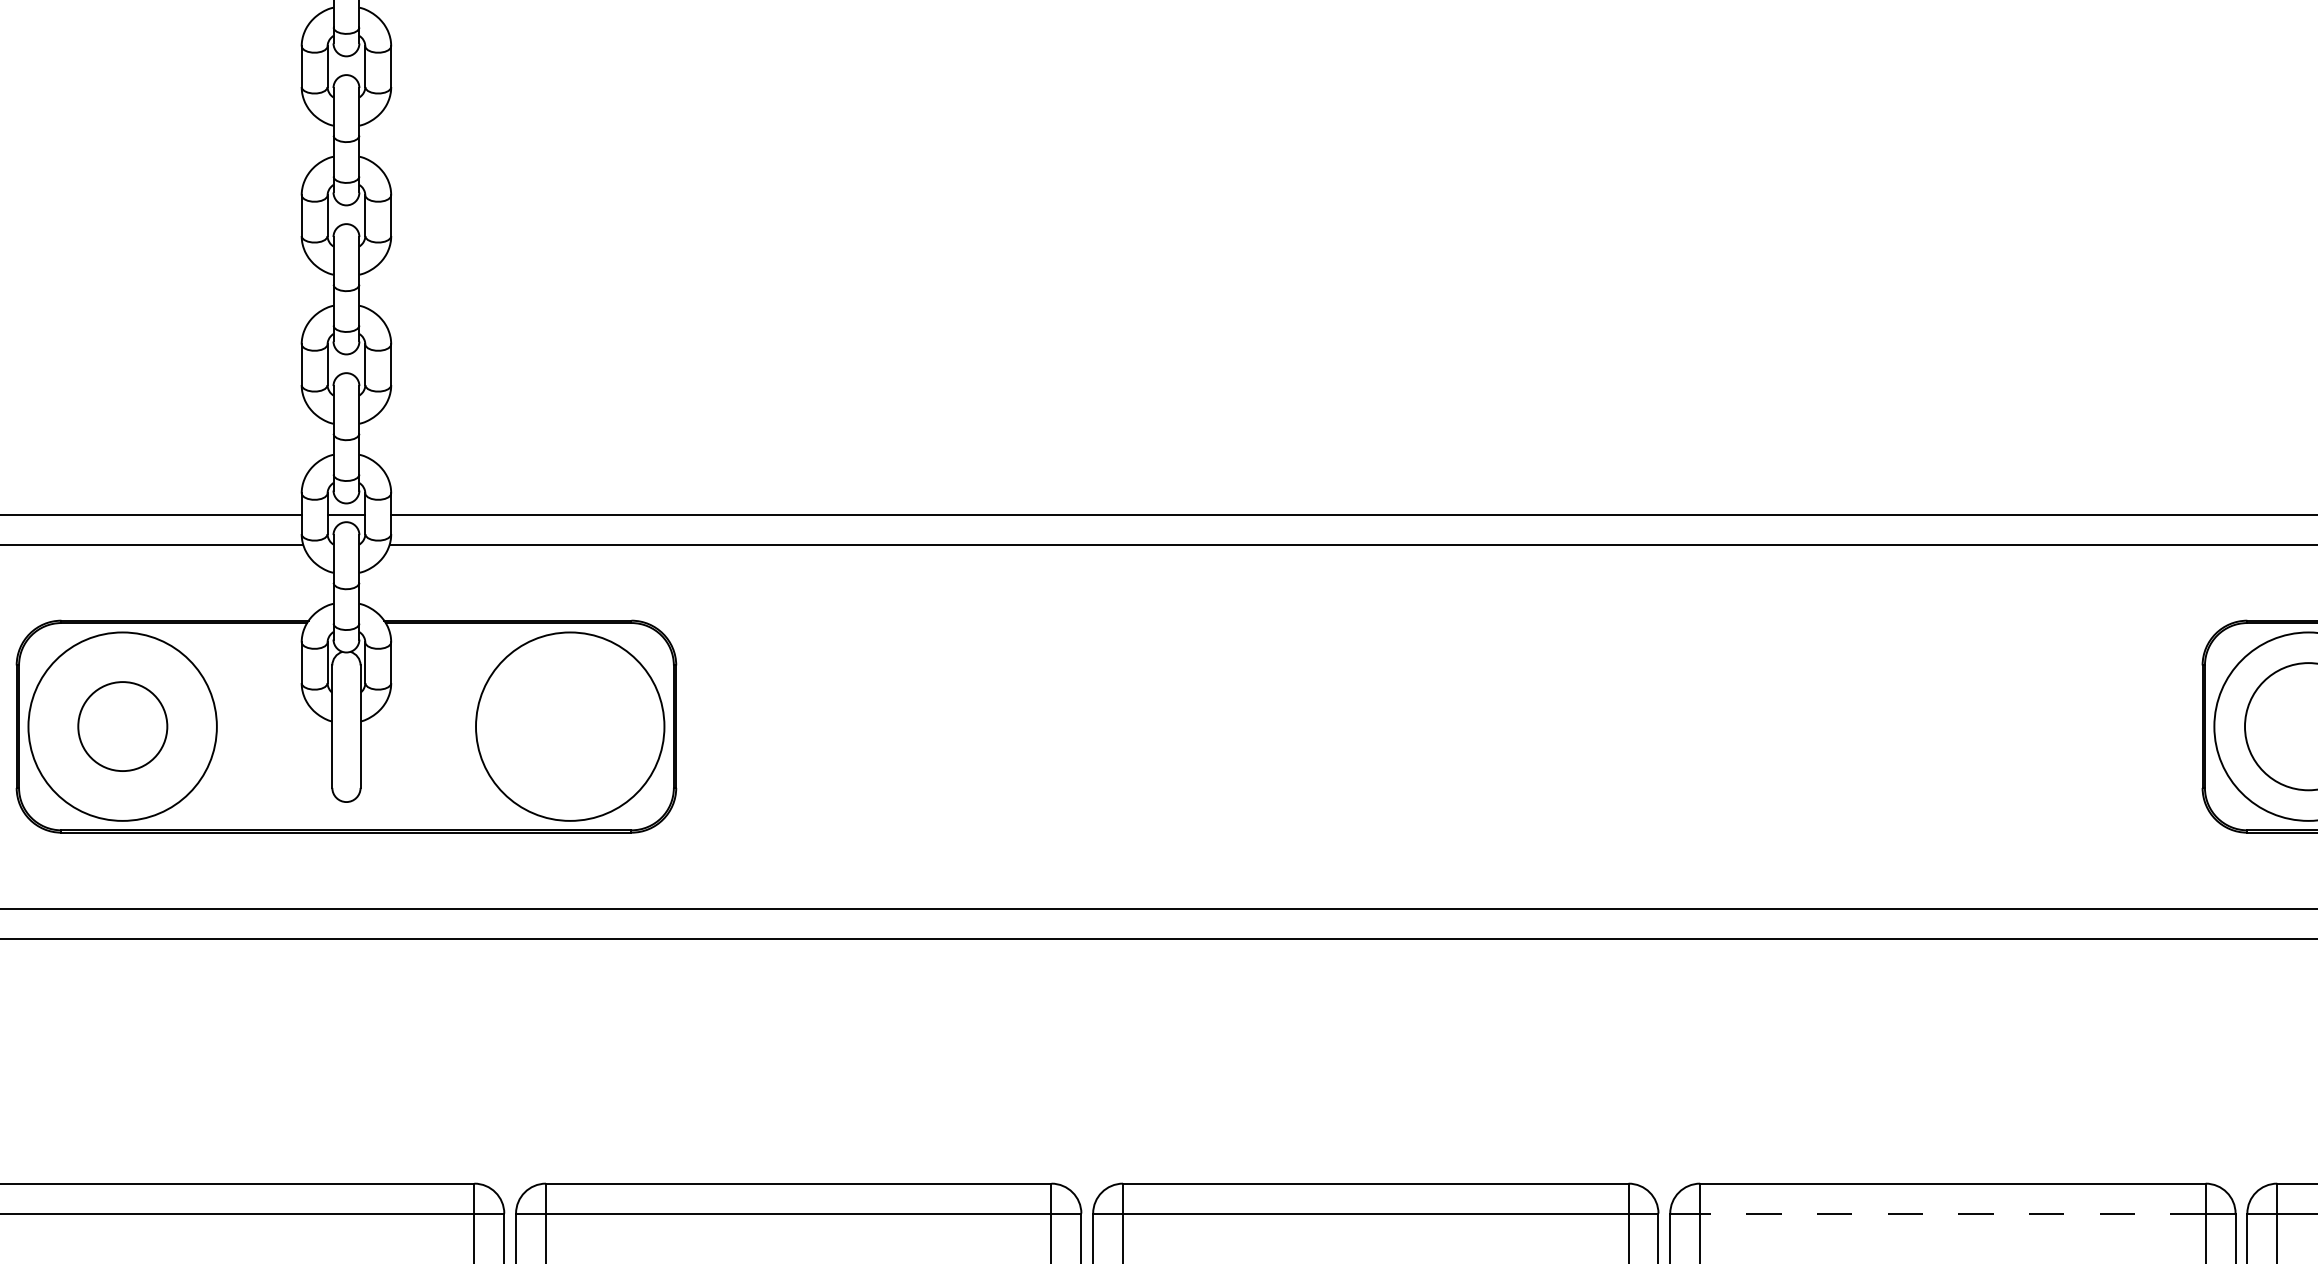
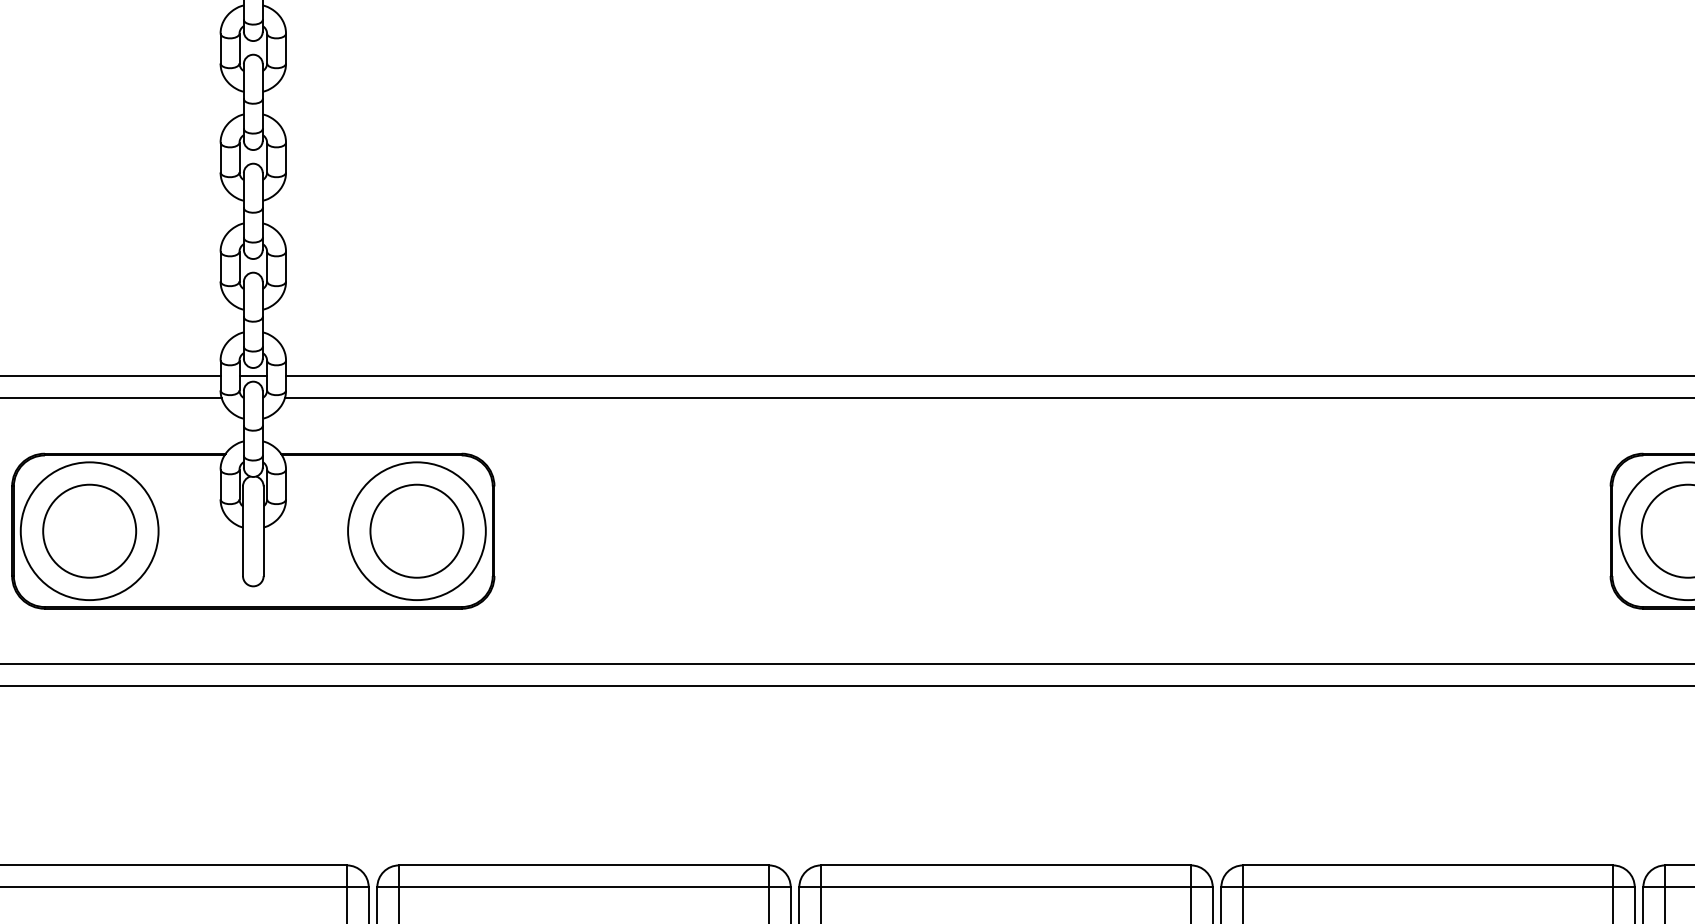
circle: (122, 725) -> (89, 530), size x1.43
circle: (569, 725) -> (416, 530), added
line: (1953, 1213) -> (1428, 887), dashed -> solid

